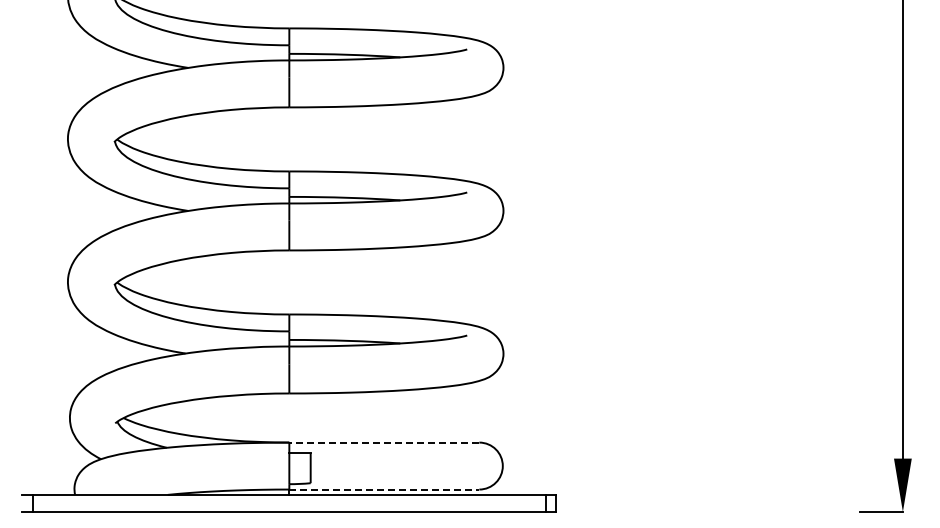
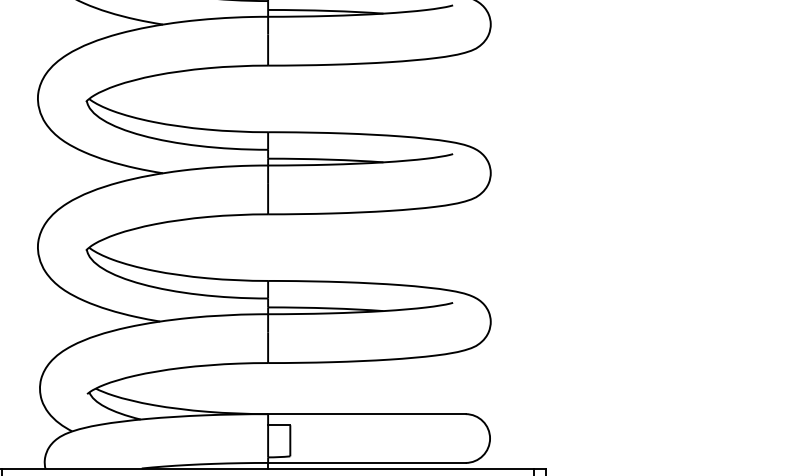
line: (383, 442) -> (366, 414), dashed -> solid
line: (384, 489) -> (367, 462), dashed -> solid

